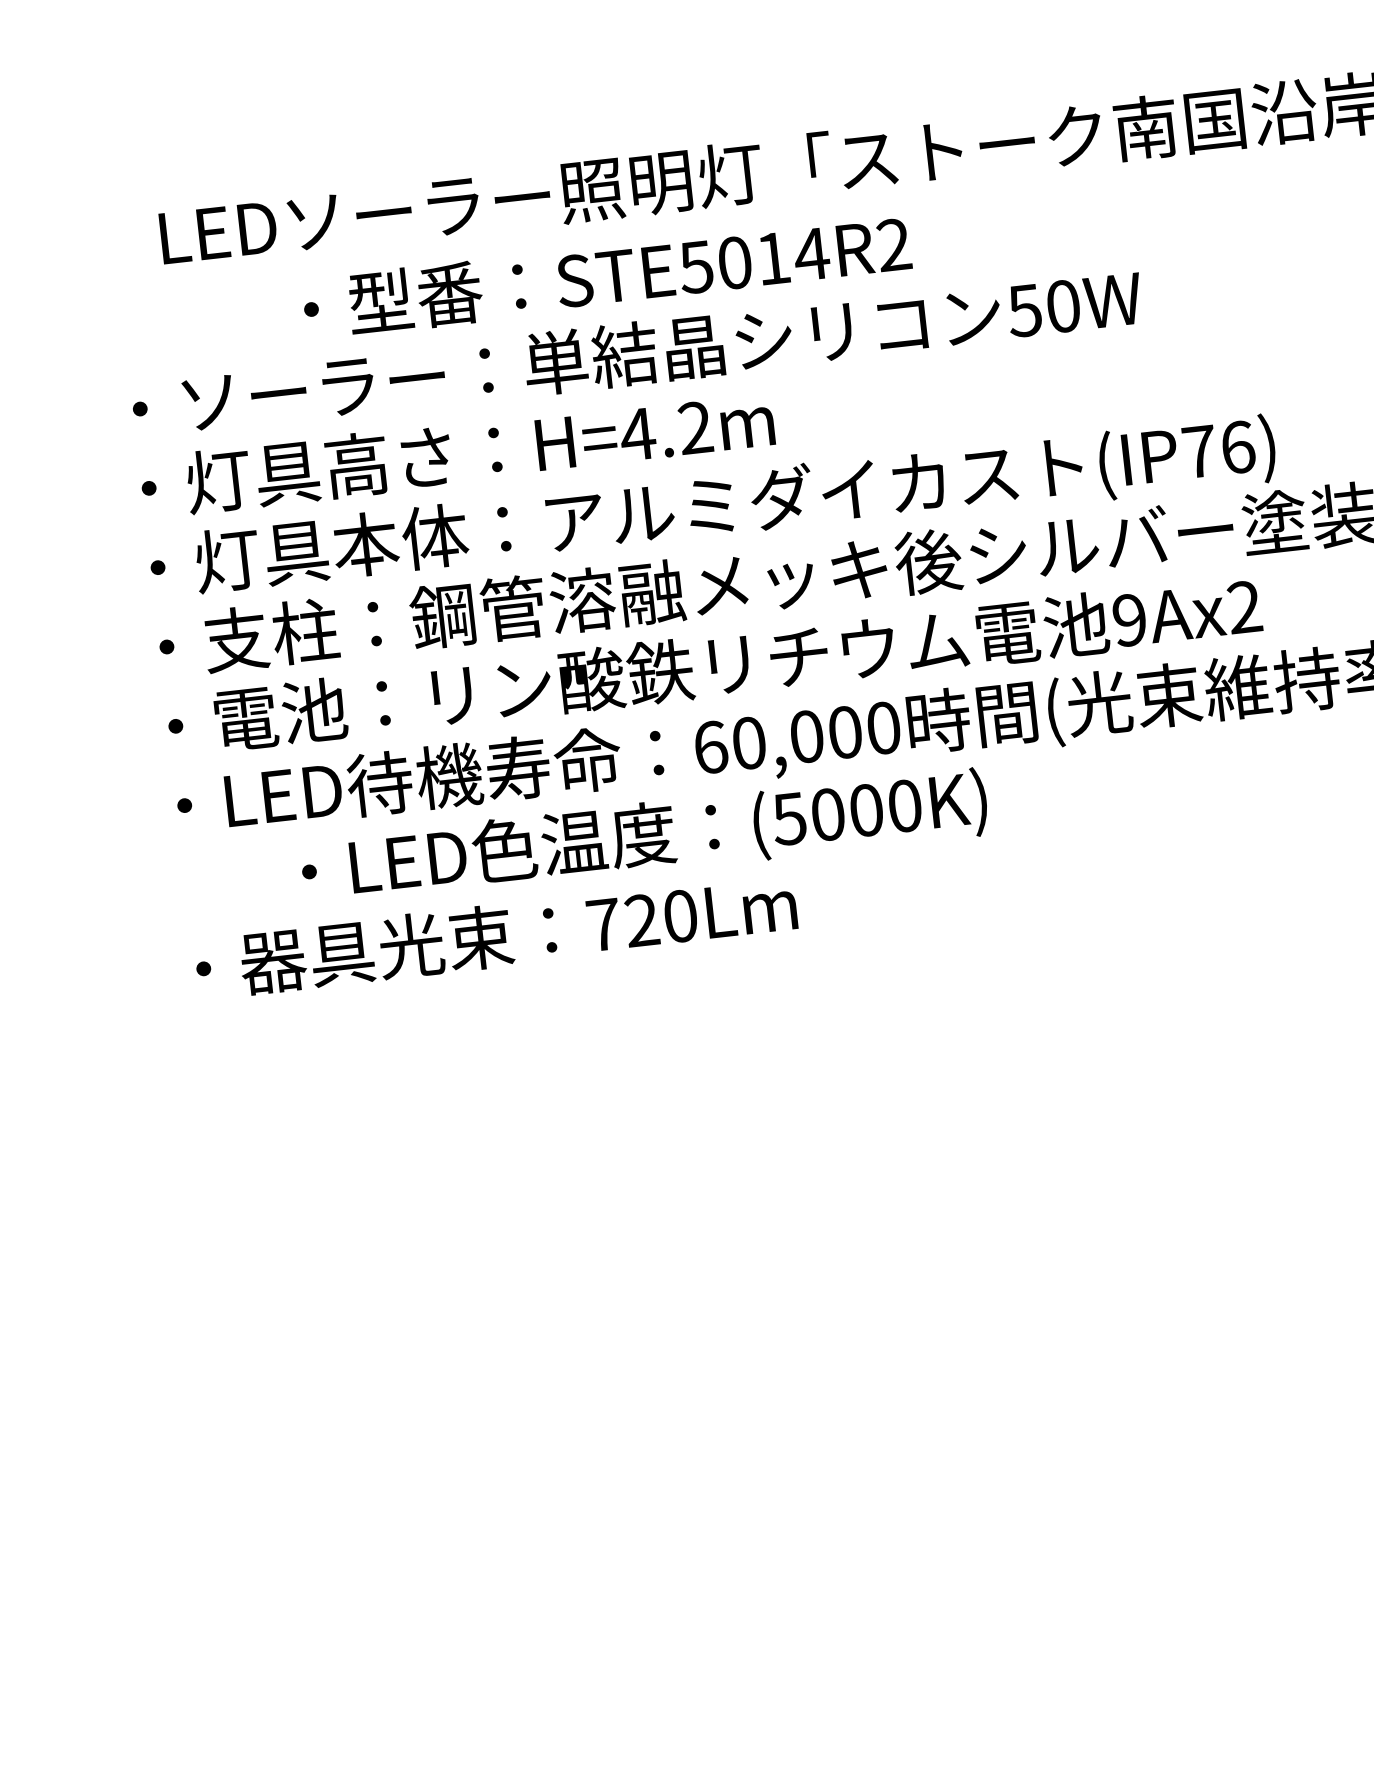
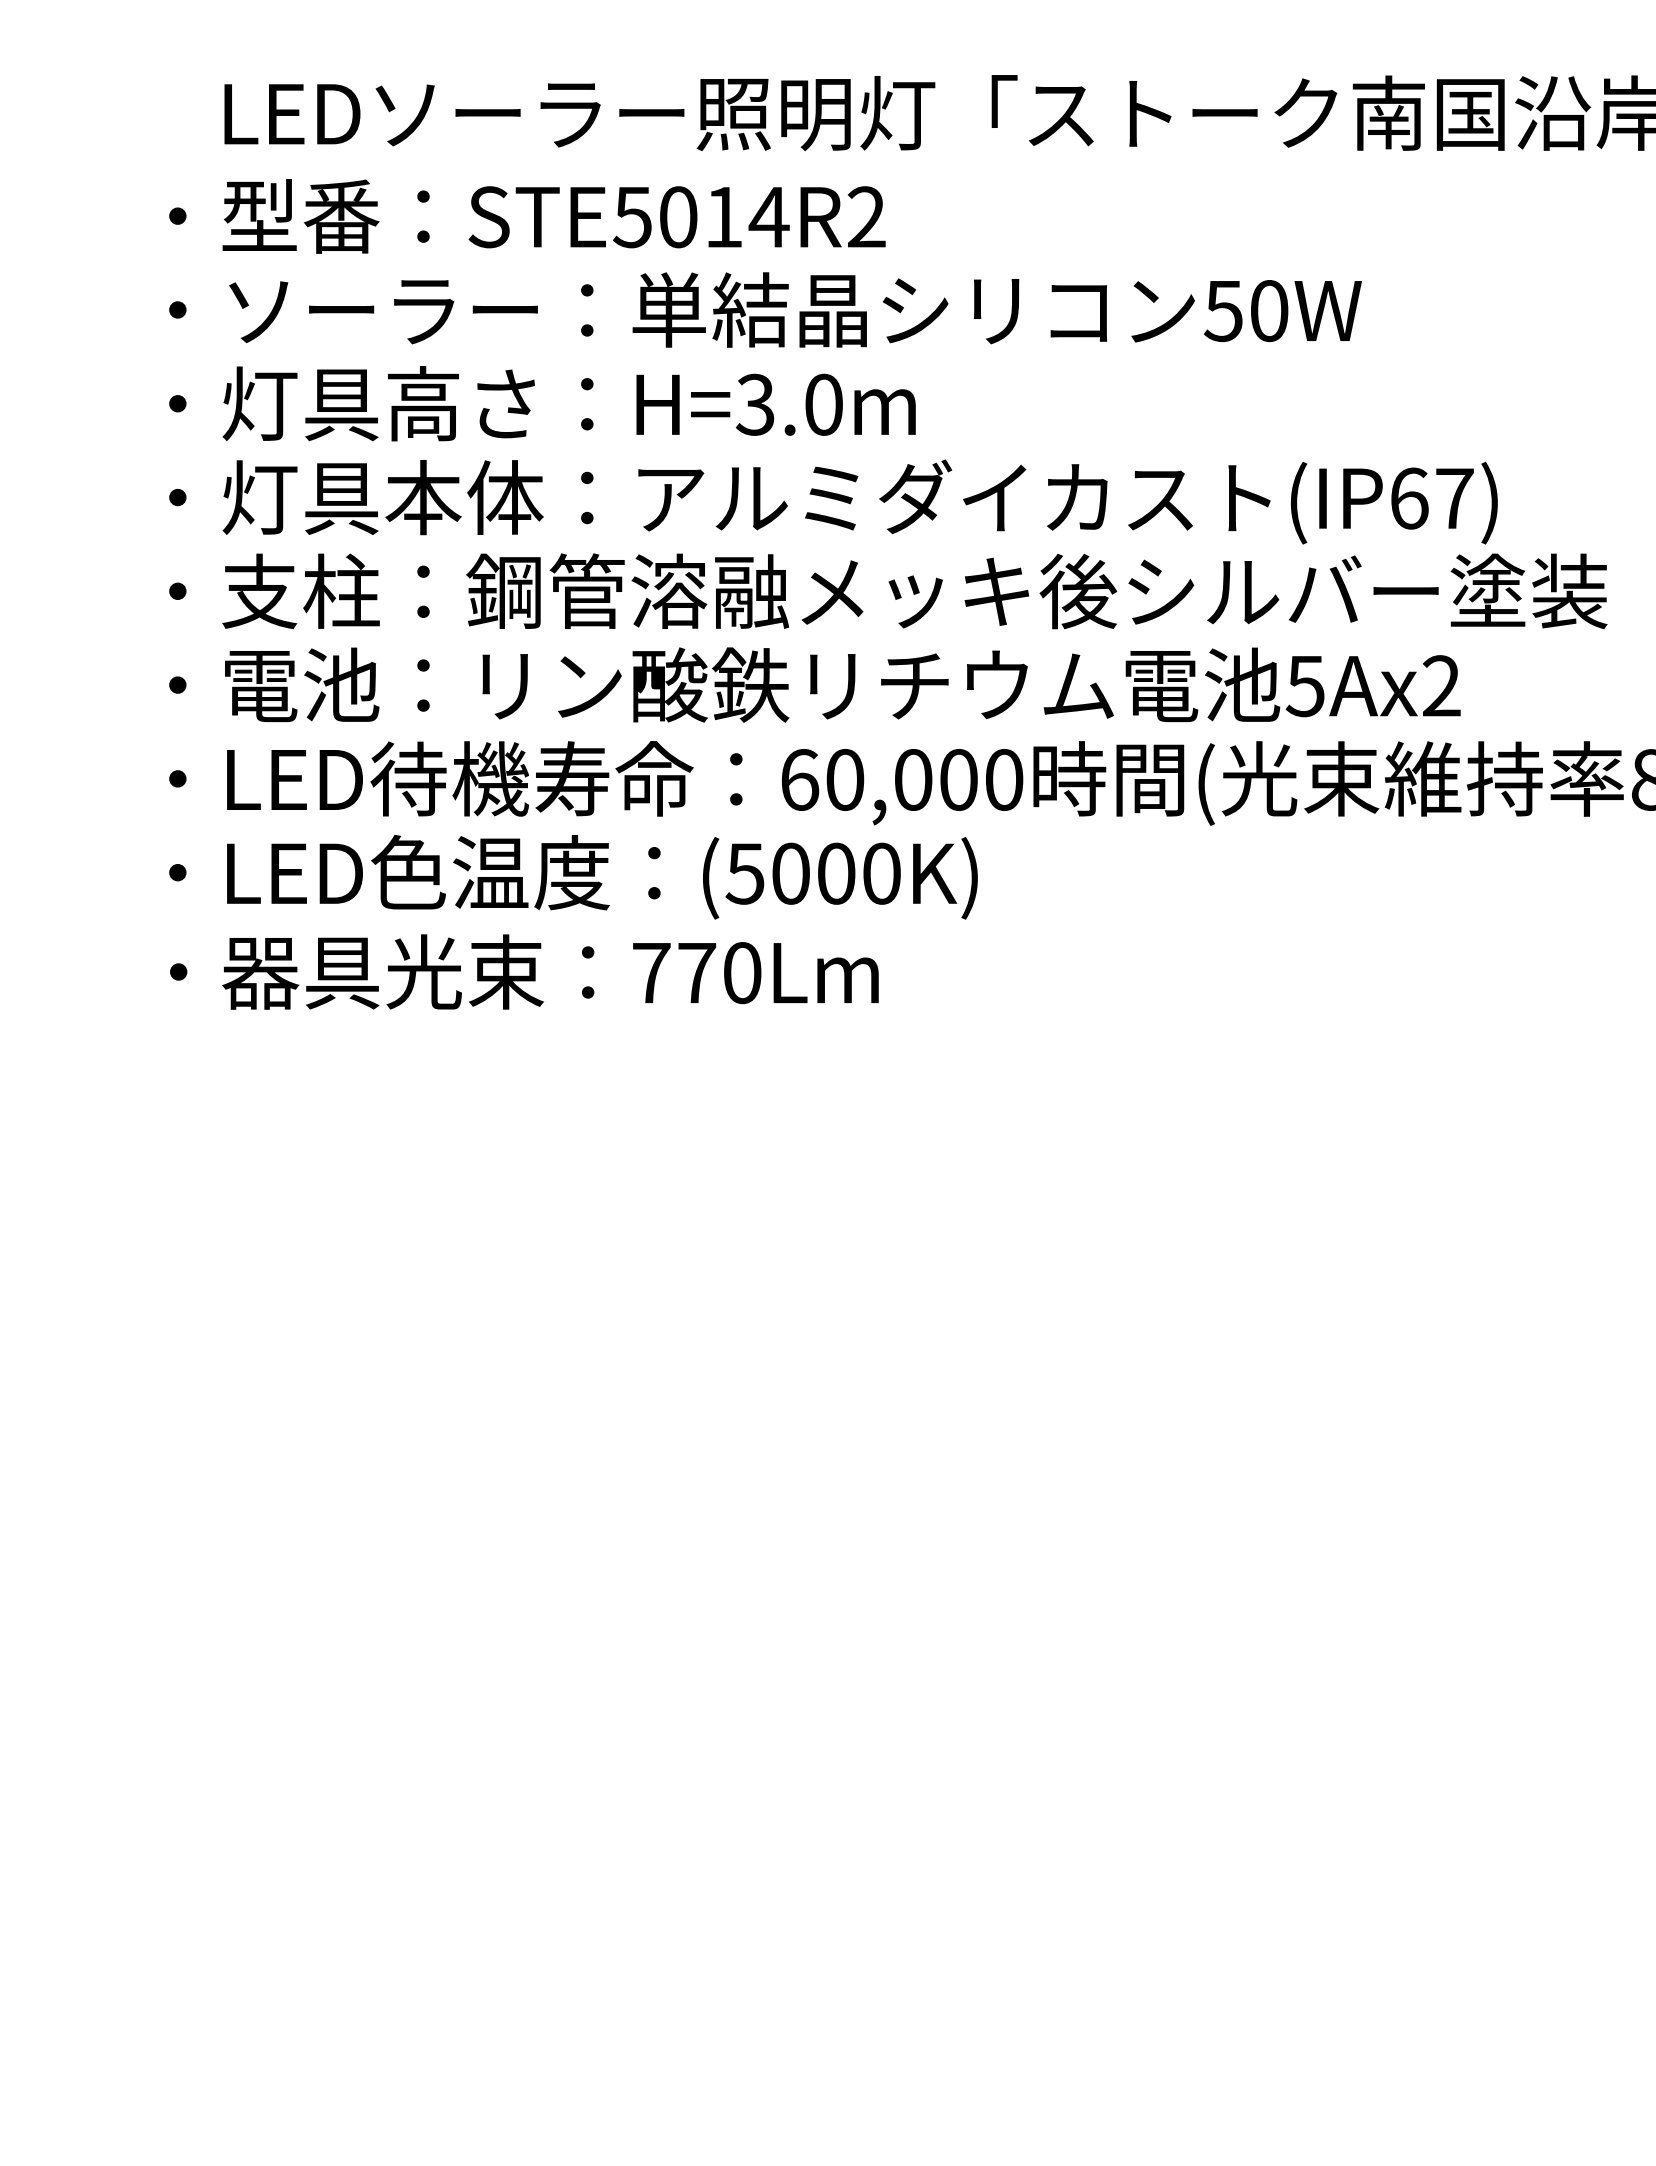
text: (607, 276) -> (527, 216), moved
text: (665, 431) -> (788, 404), H=4.2m -> H=3.0m
text: (1219, 449) -> (1432, 498), (IP76) -> (IP67)
text: (1128, 620) -> (1304, 686), 9Ax2 -> 5Ax2
text: (644, 838) -> (573, 877), moved
text: (642, 920) -> (697, 972), 720Lm -> 770Lm

